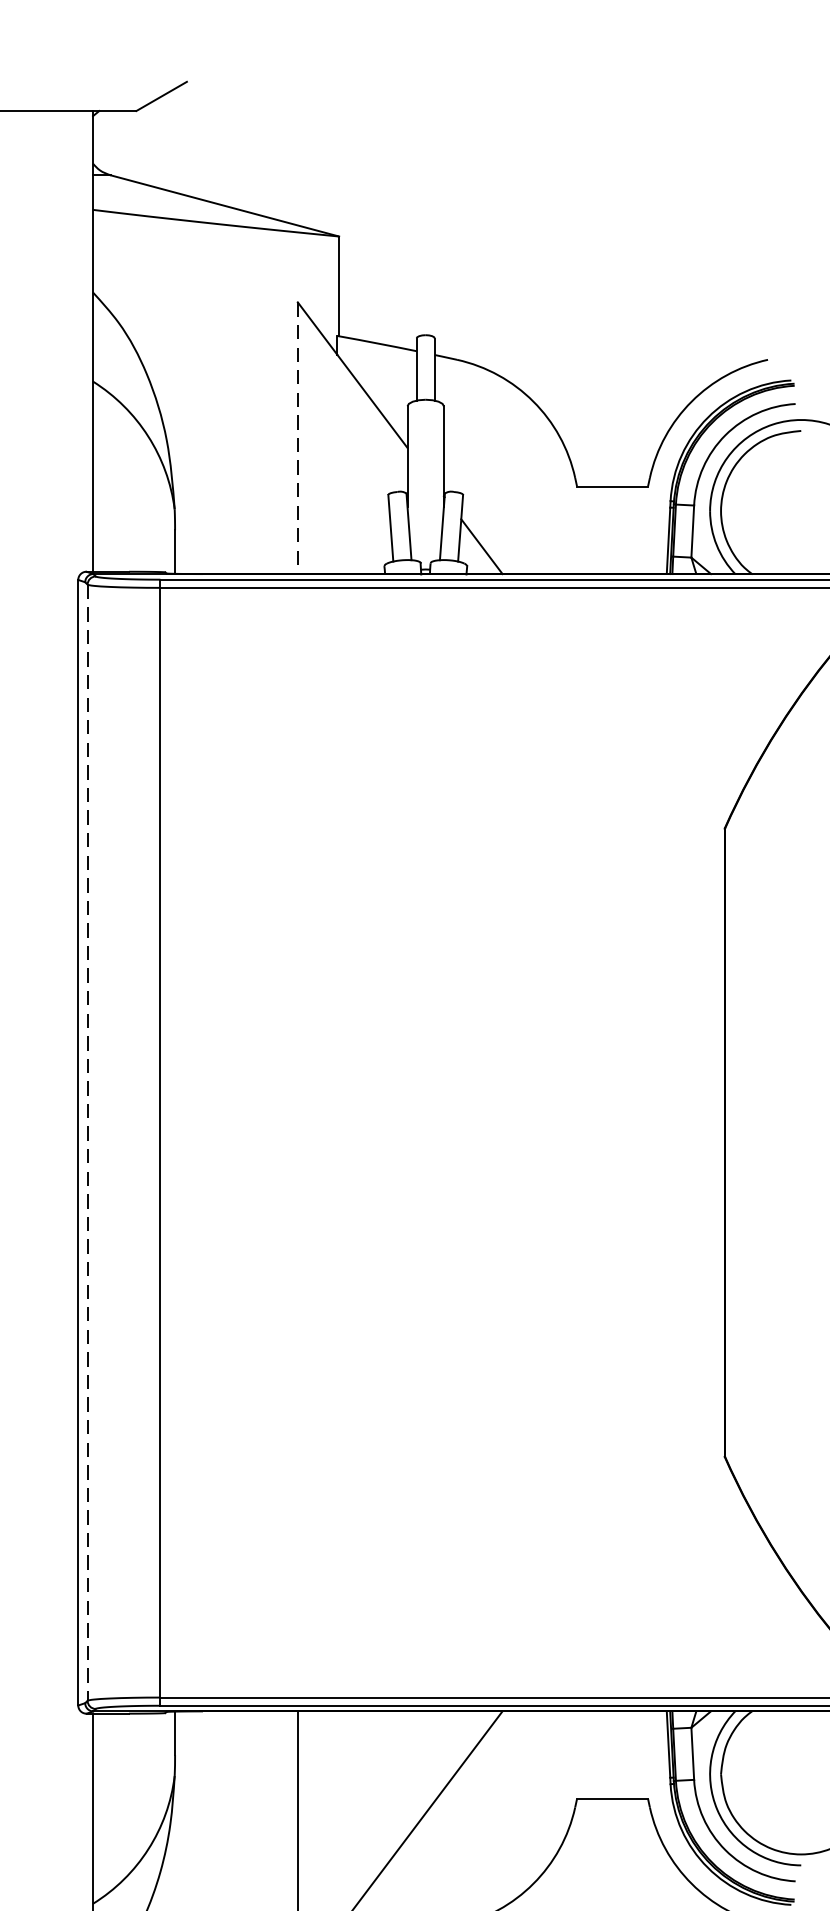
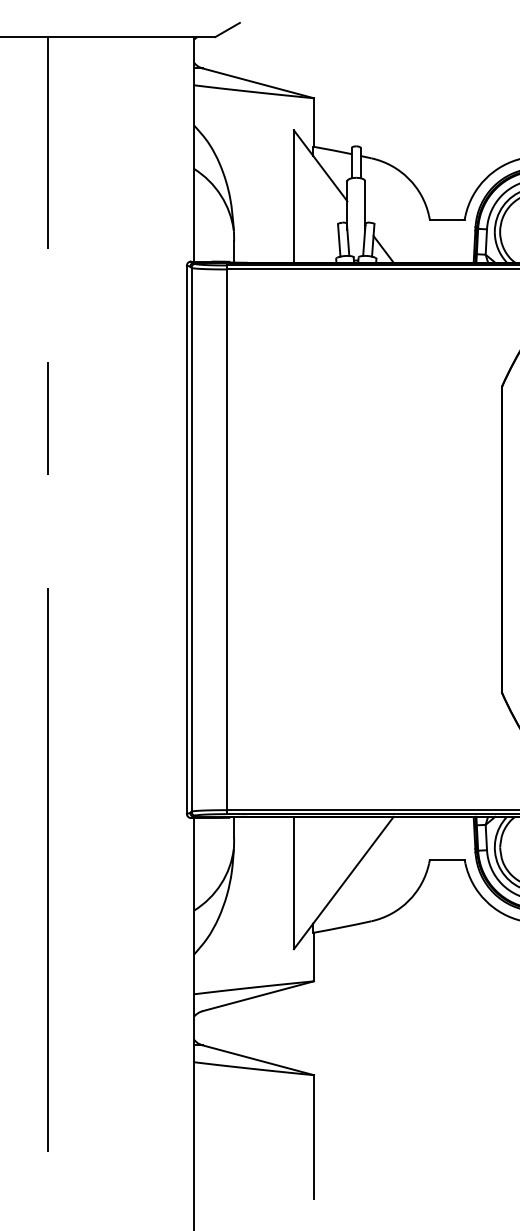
line: (296, 440) -> (293, 197), dashed -> solid
line: (87, 1142) -> (191, 539), dashed -> solid

